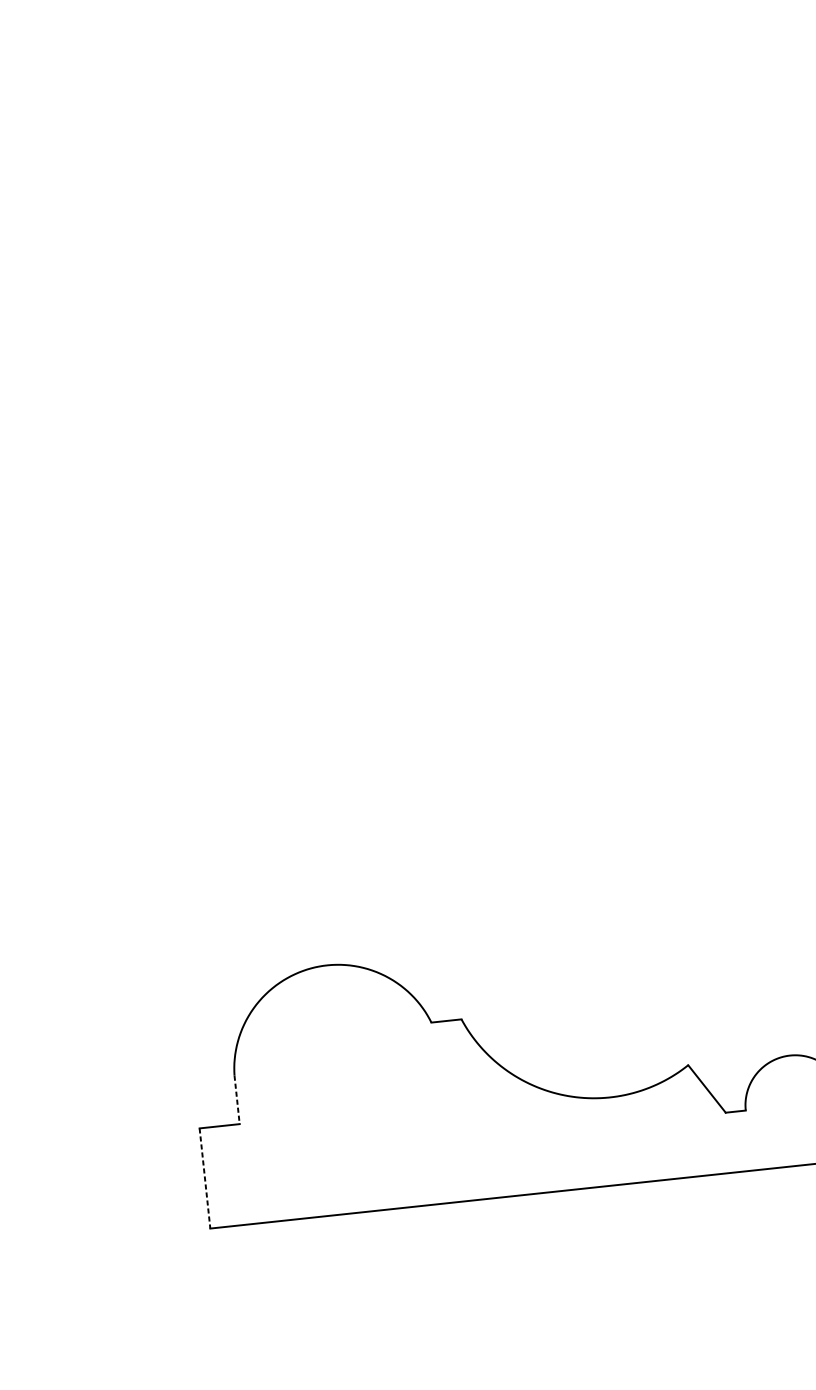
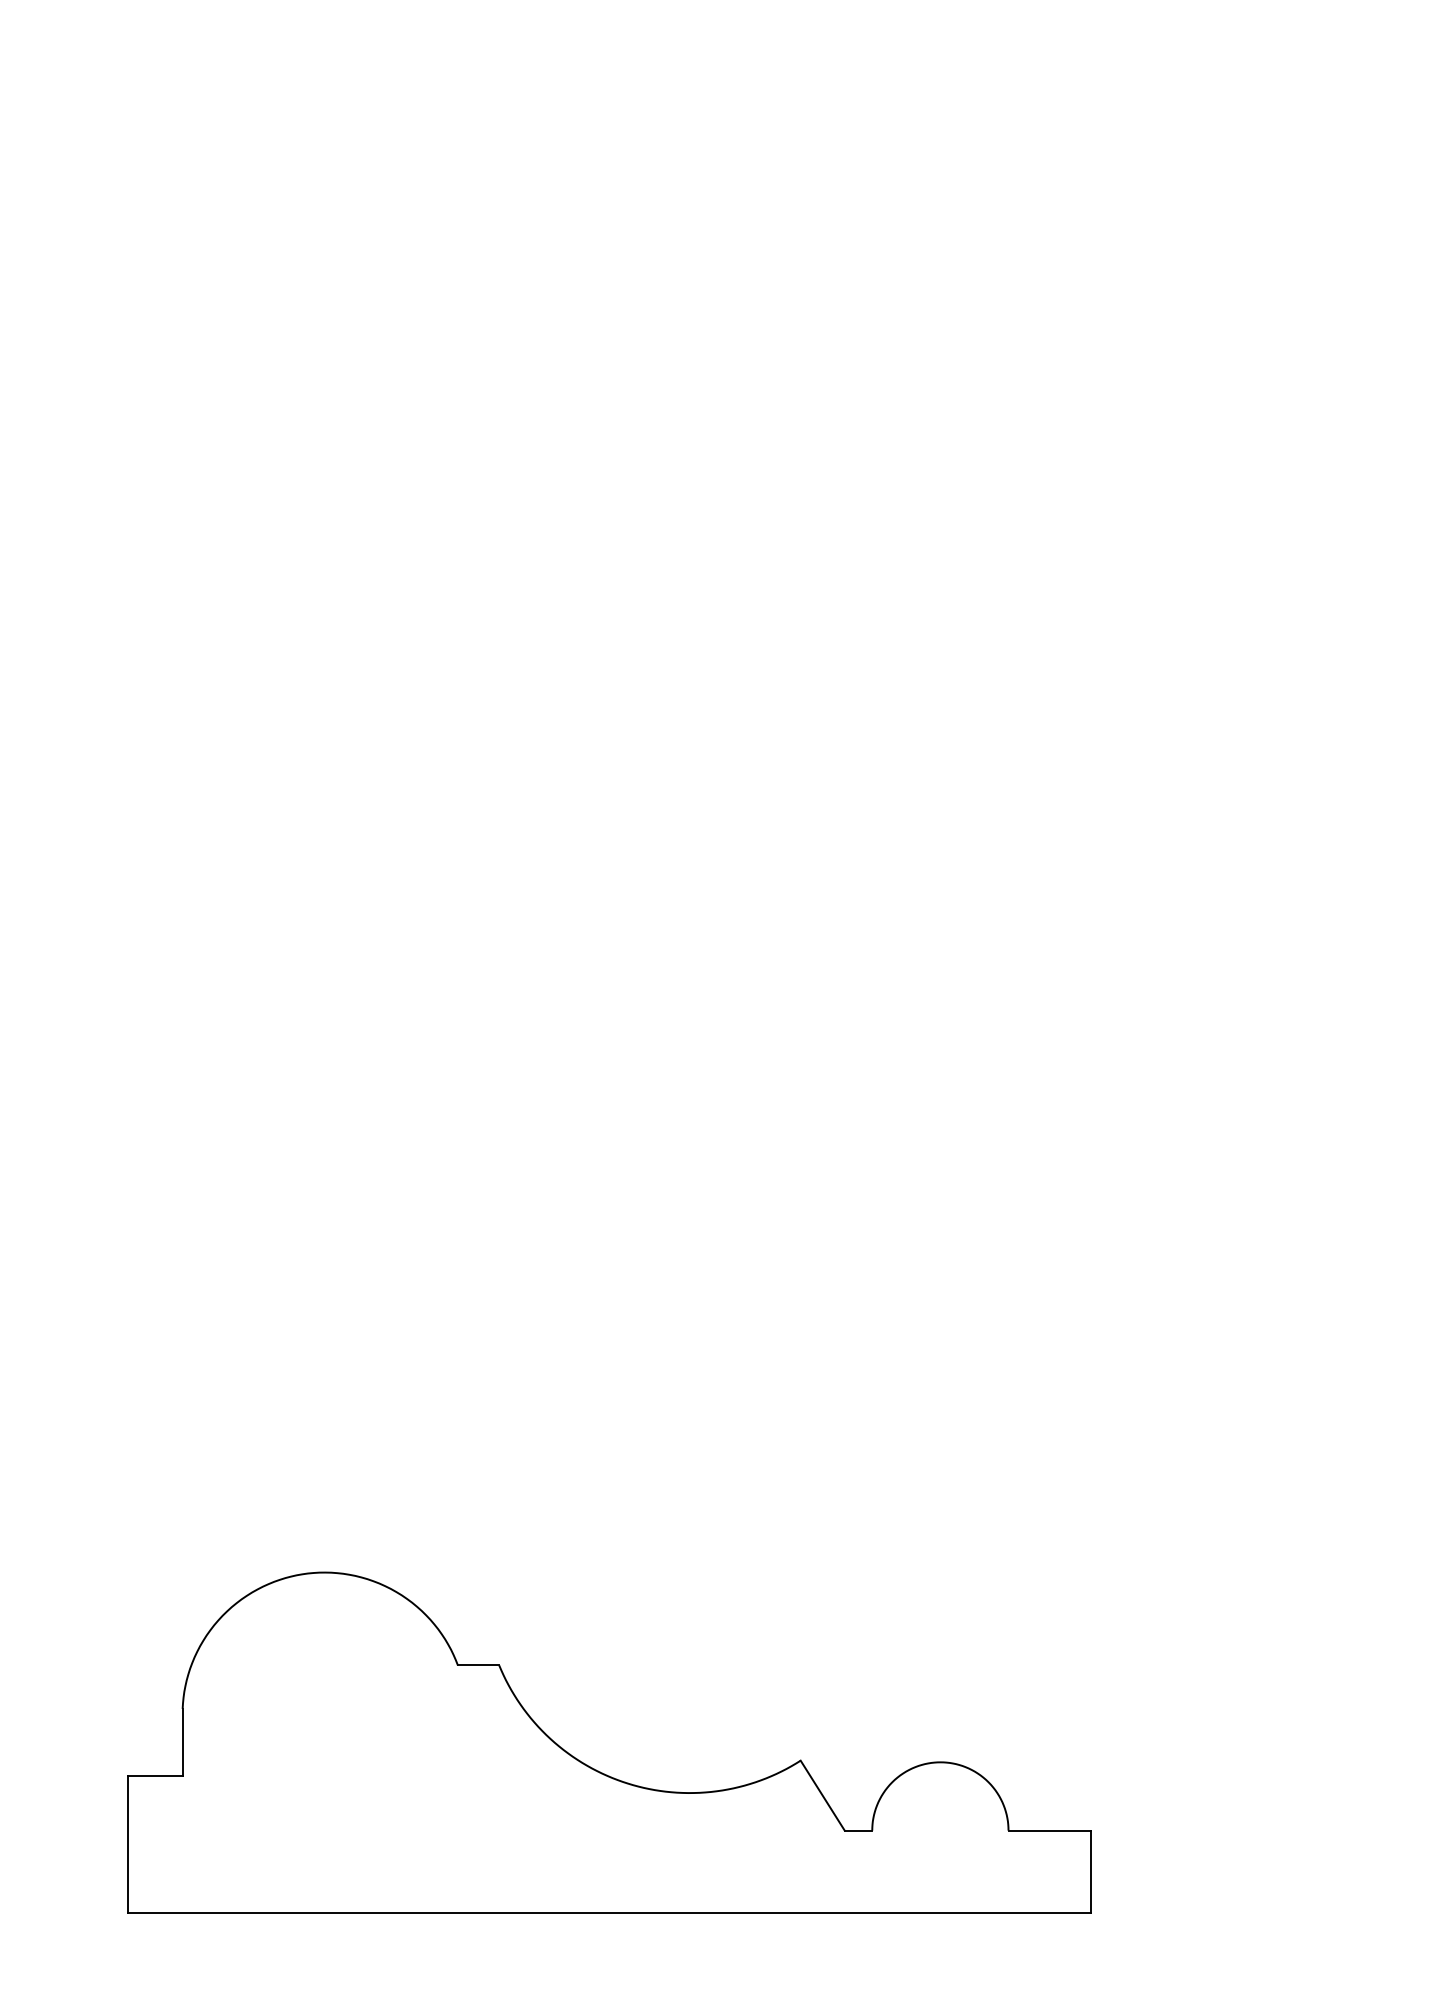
line: (237, 1100) -> (182, 1742), dashed -> solid
line: (204, 1178) -> (127, 1844), dashed -> solid

